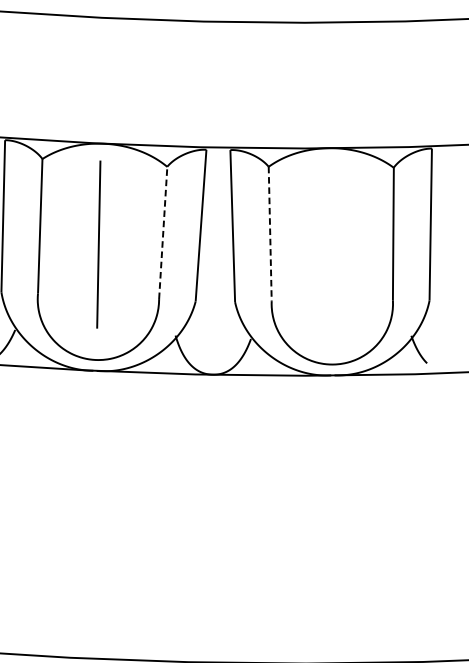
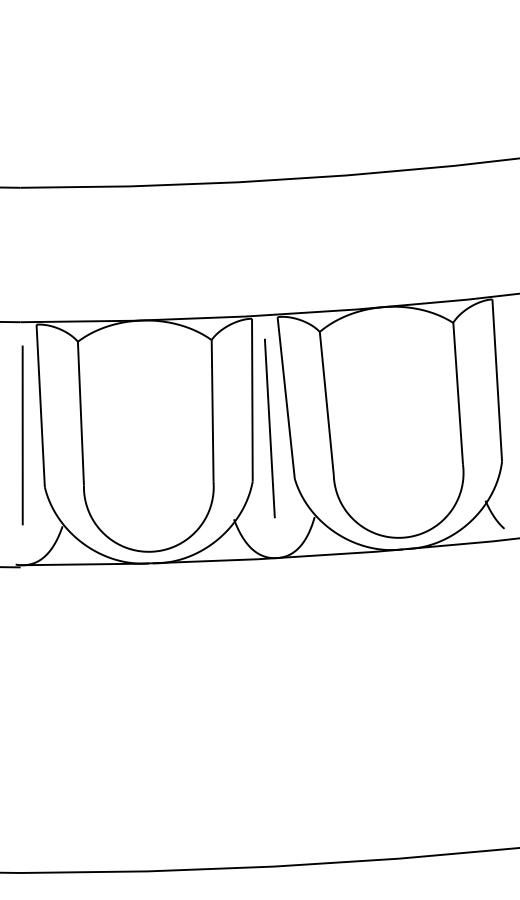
line: (163, 232) -> (212, 410), dashed -> solid
line: (269, 234) -> (326, 403), dashed -> solid
line: (98, 244) -> (269, 428), moved

